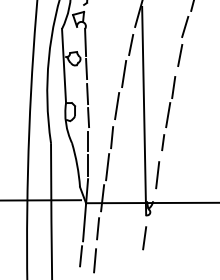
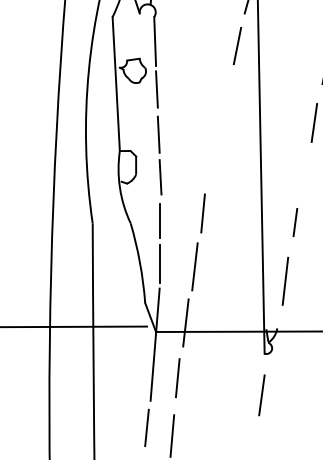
line: (124, 74) -> (225, 99), removed
line: (117, 106) -> (212, 157), removed
line: (168, 115) -> (305, 173), removed

